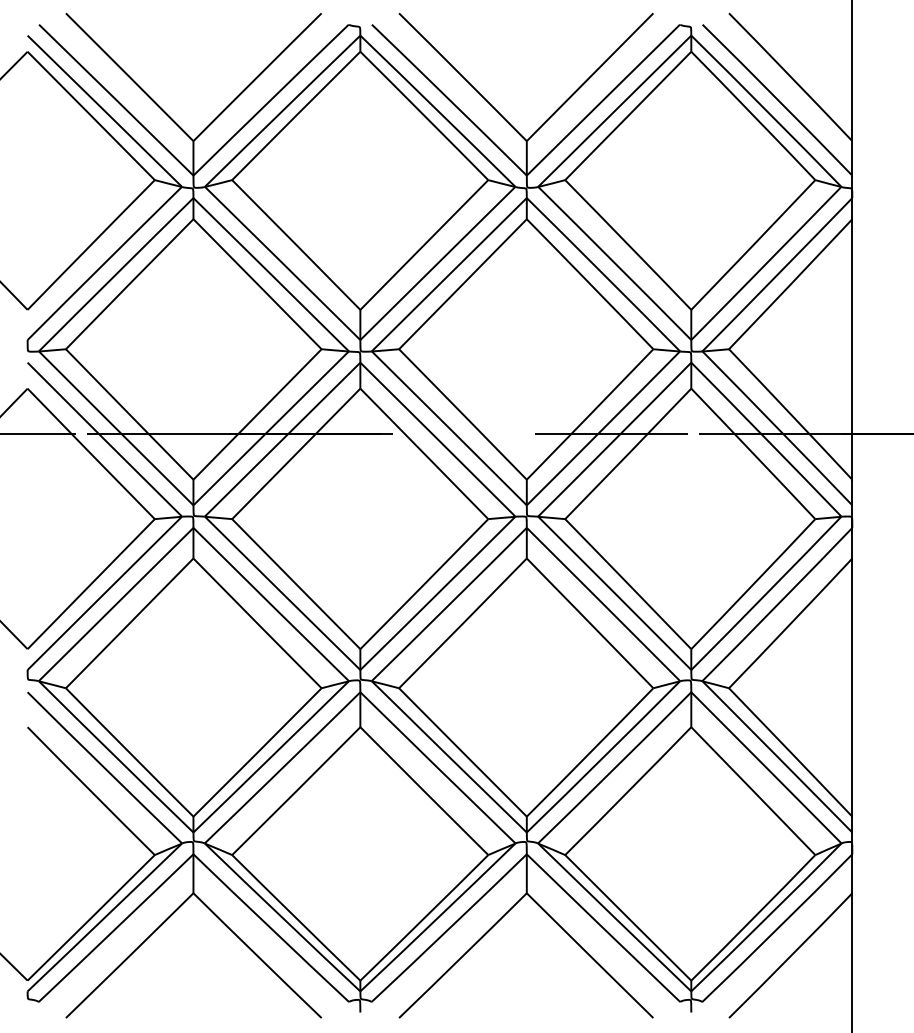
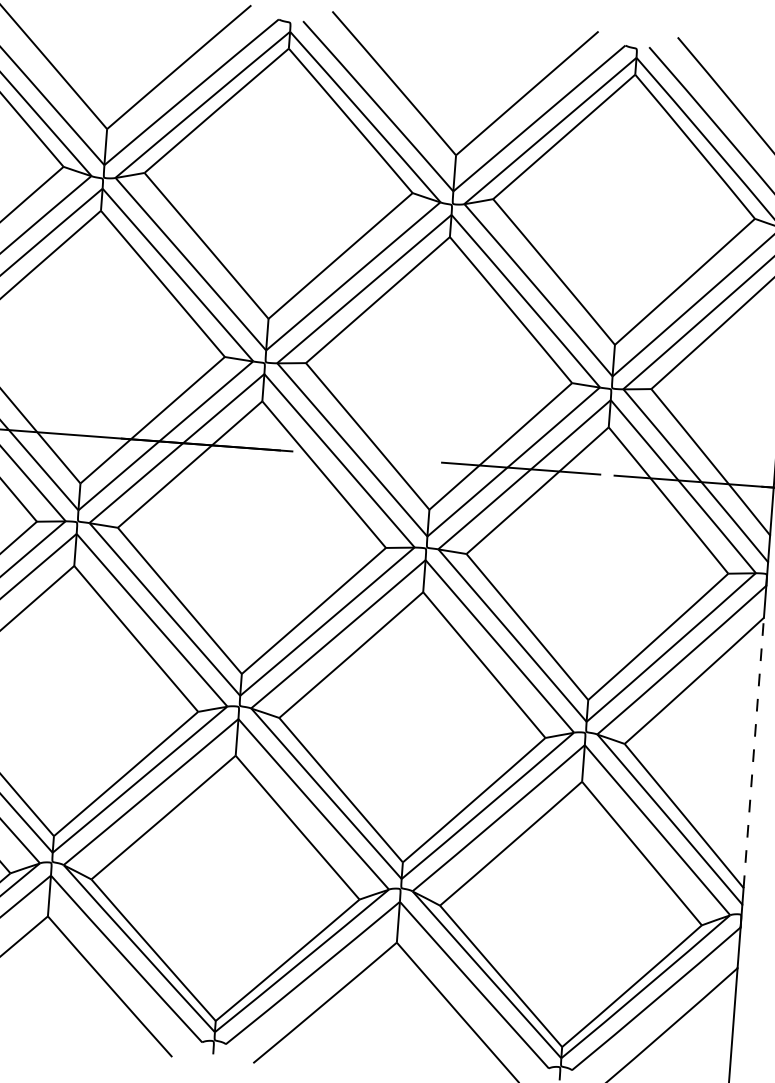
line: (852, 687) -> (753, 752), solid -> dashed

